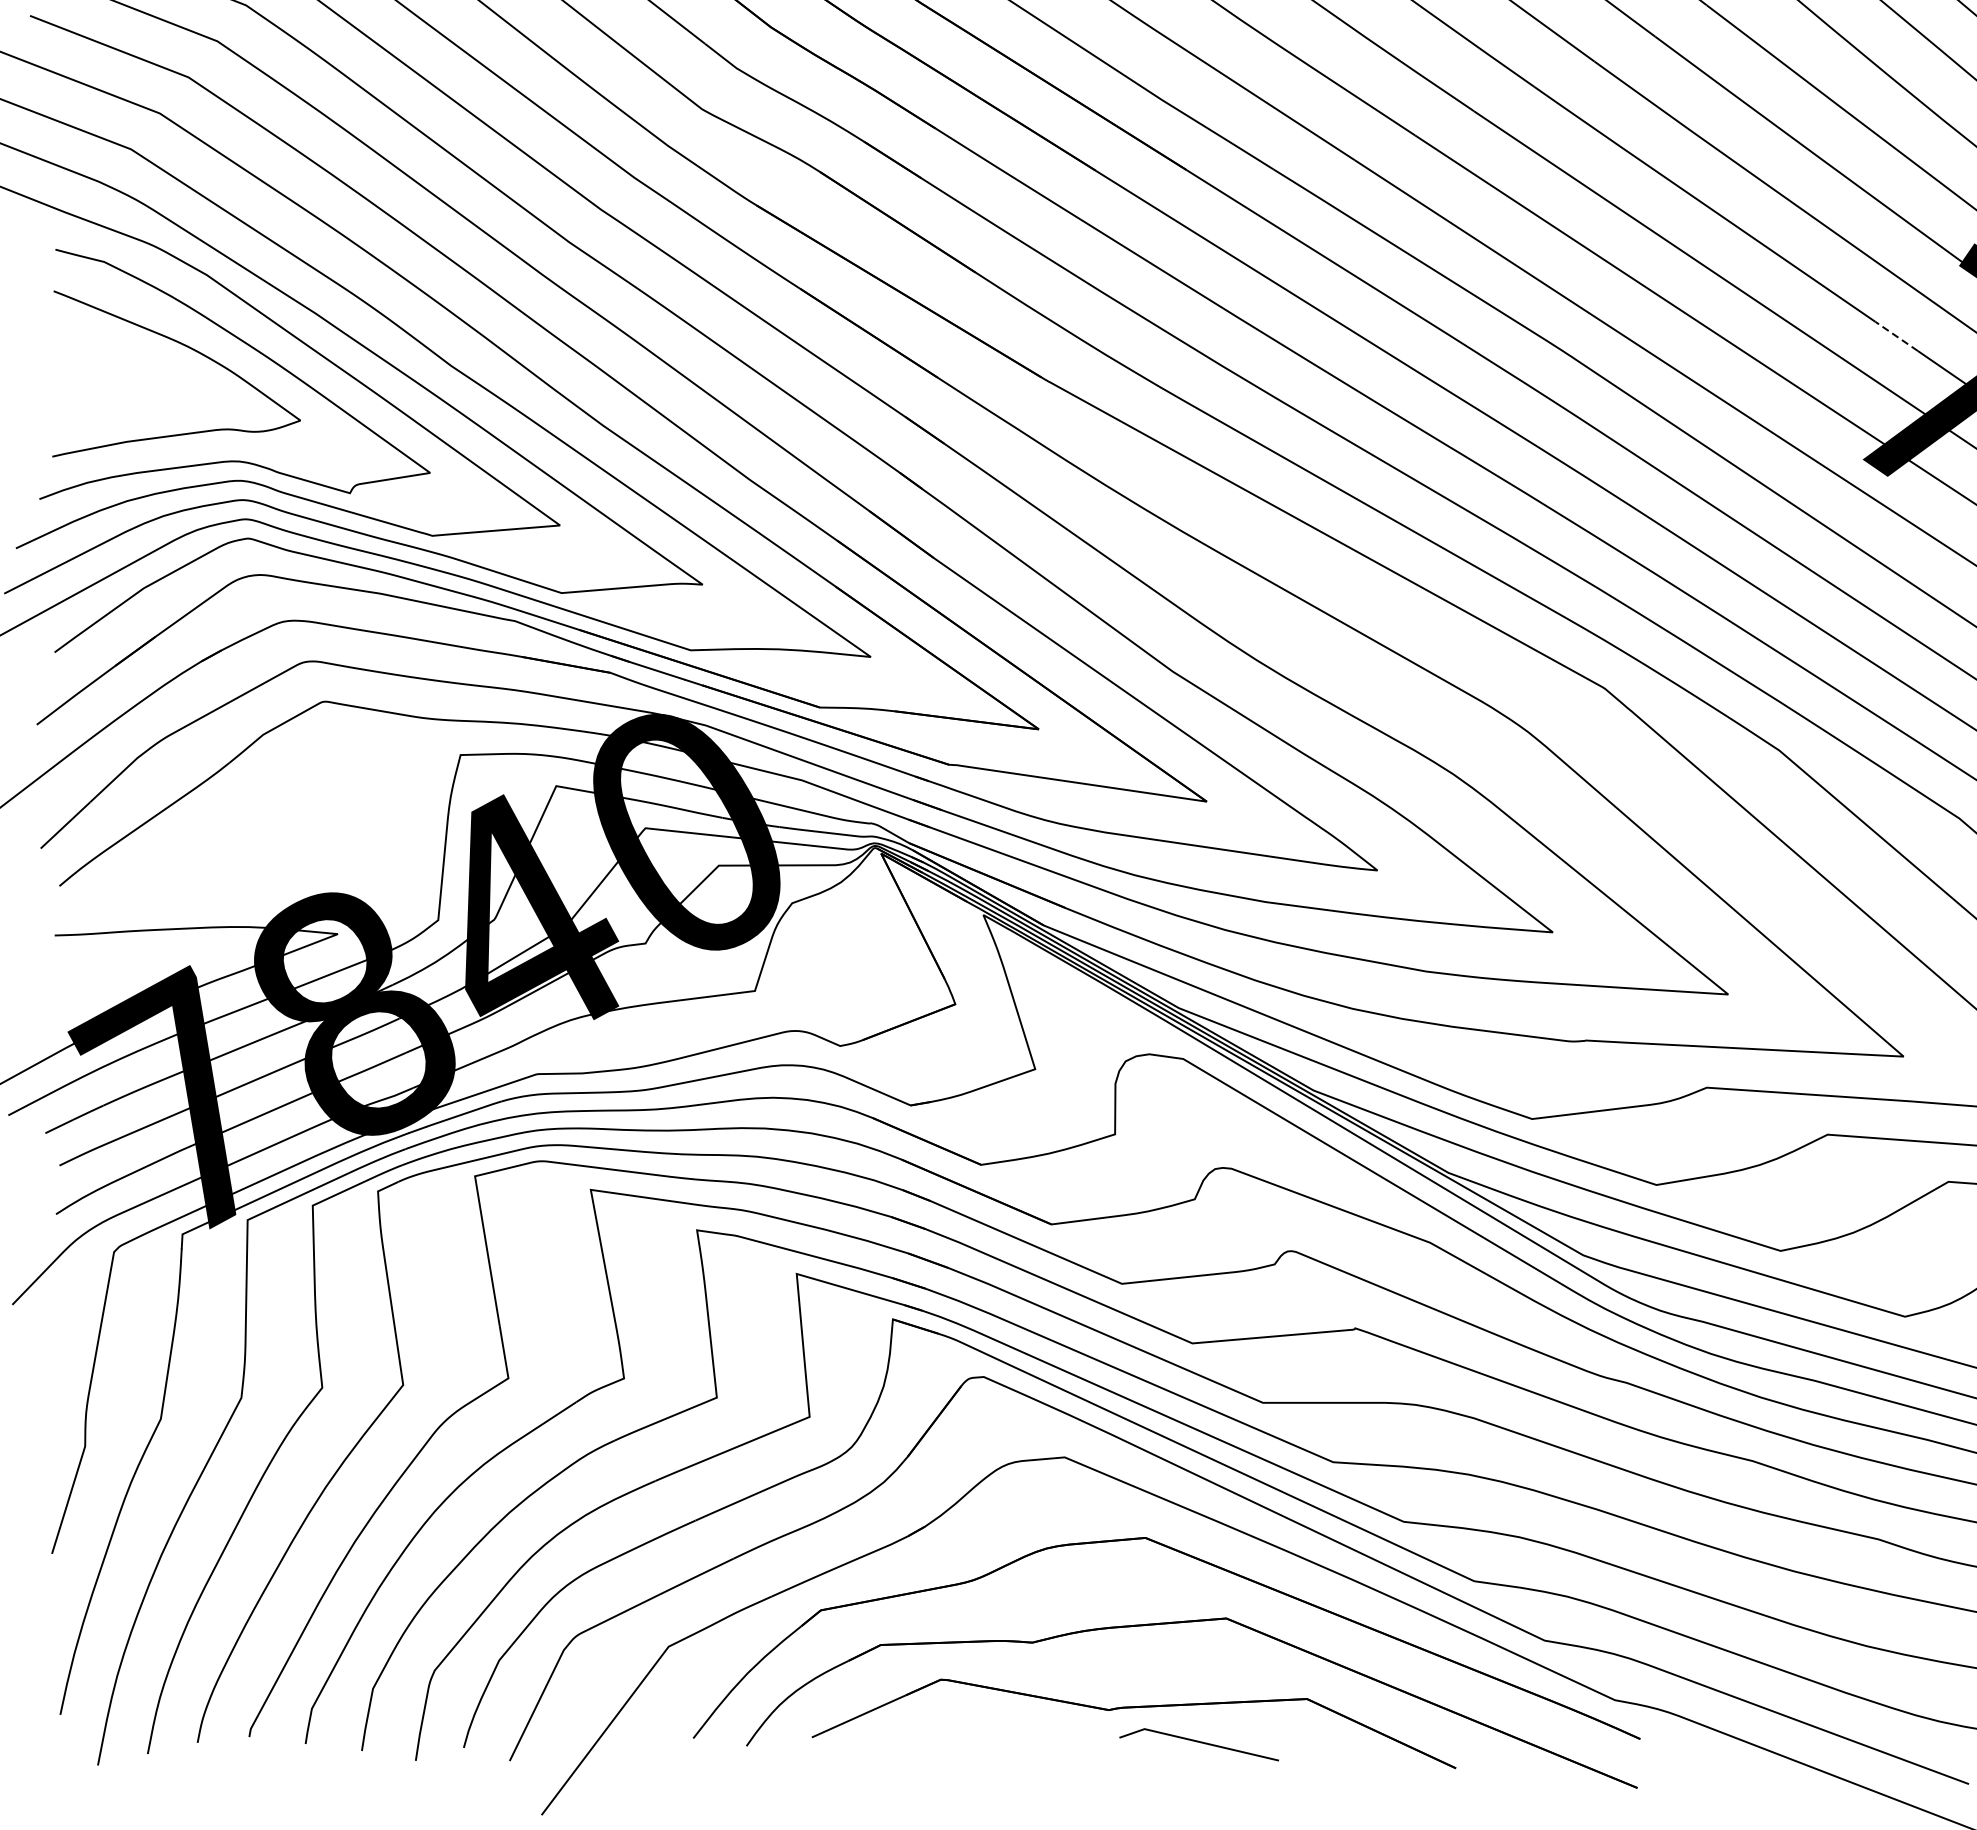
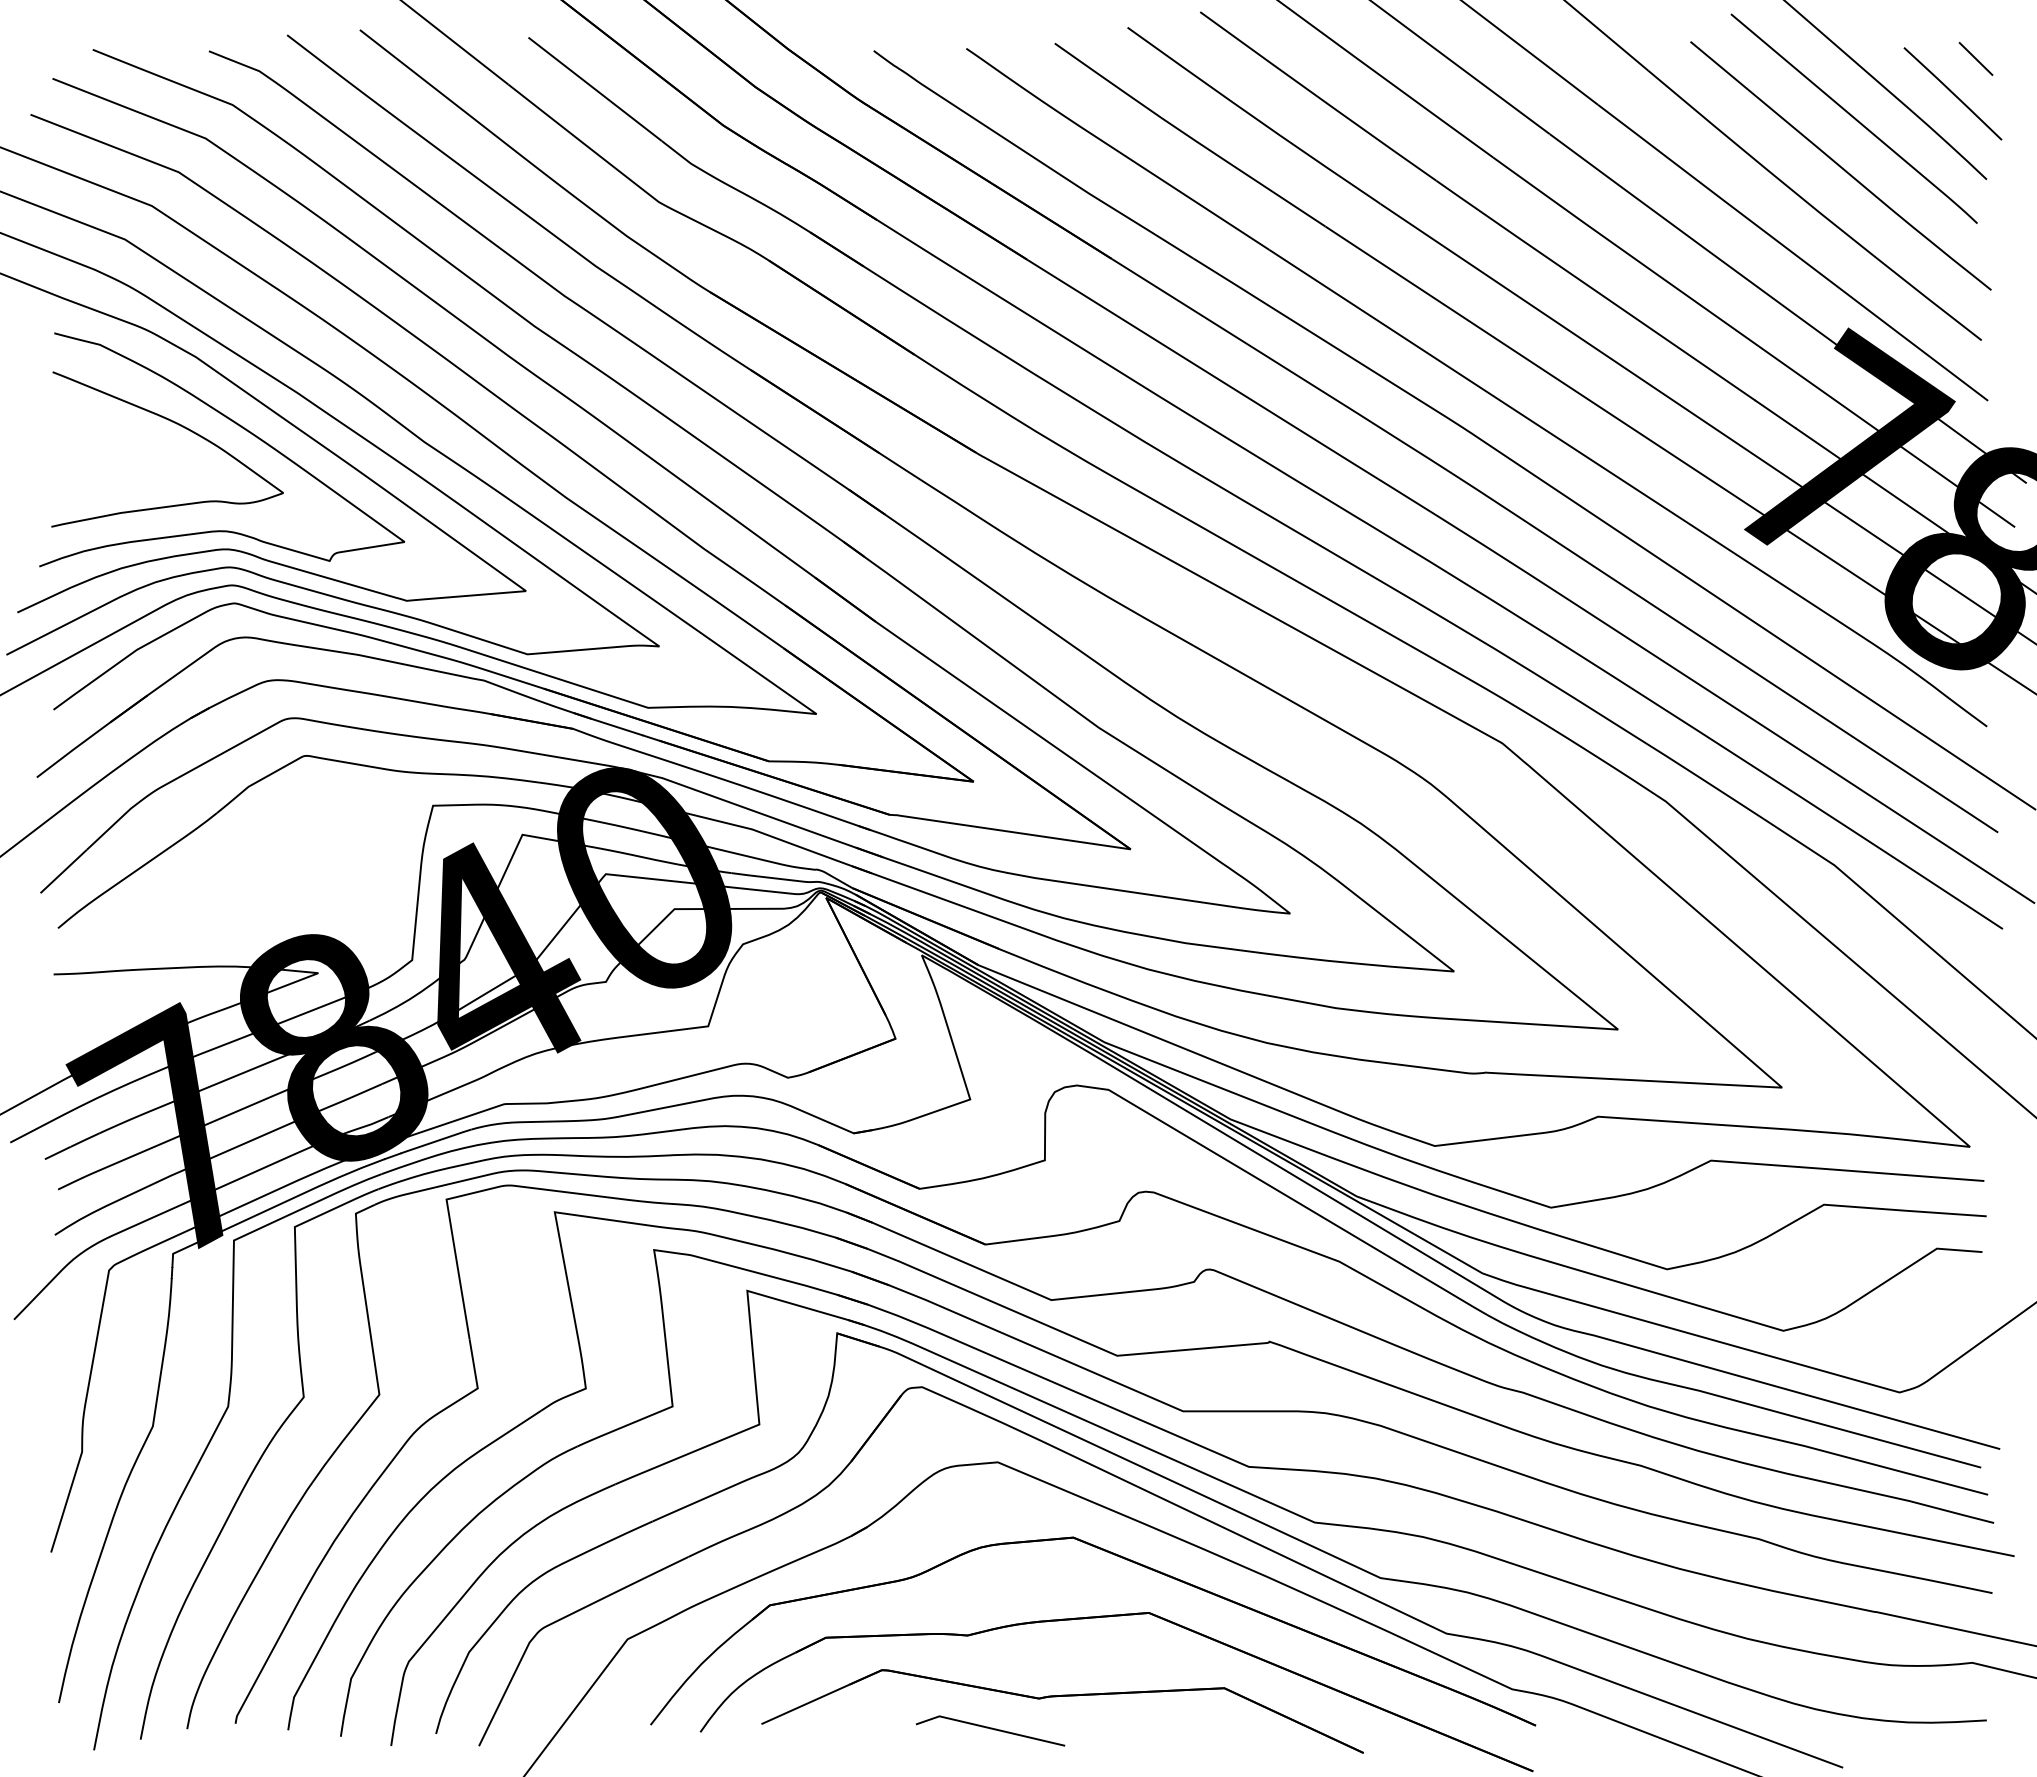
line: (1896, 336) -> (1775, 414), dashed -> solid
line: (1199, 1743) -> (990, 1729), moved

